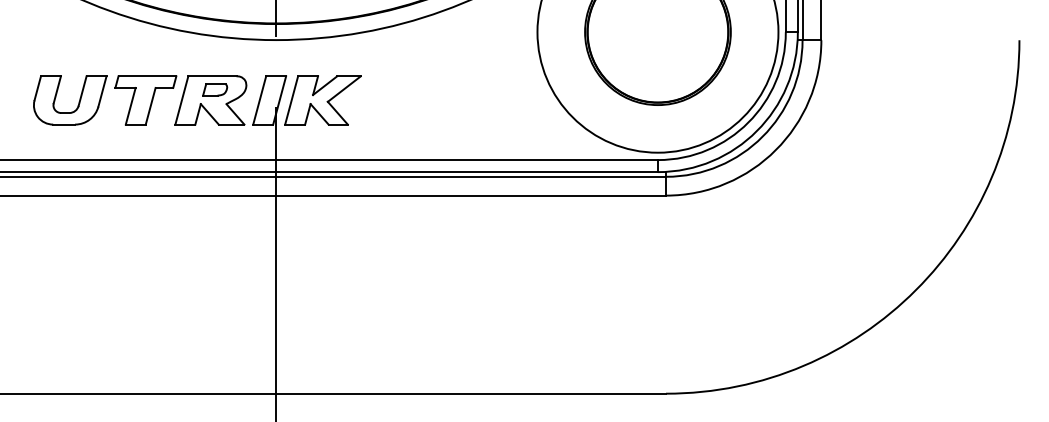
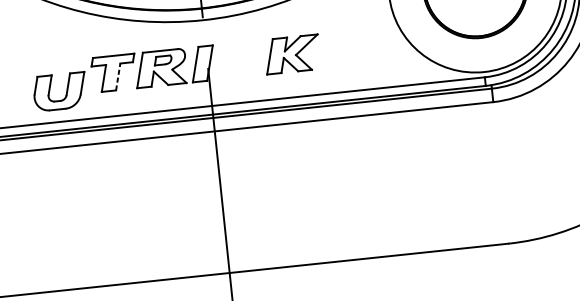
part: (322, 100) -> (292, 54), moved
part: (78, 101) -> (66, 92), moved
line: (150, 106) -> (118, 77), solid -> dashed

